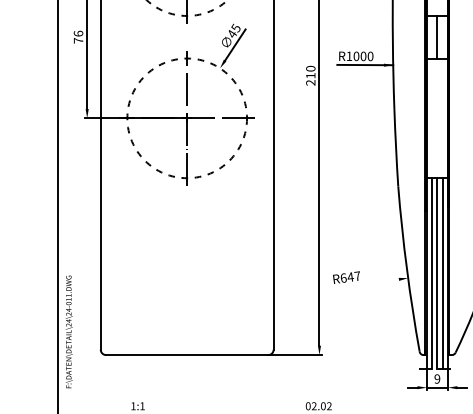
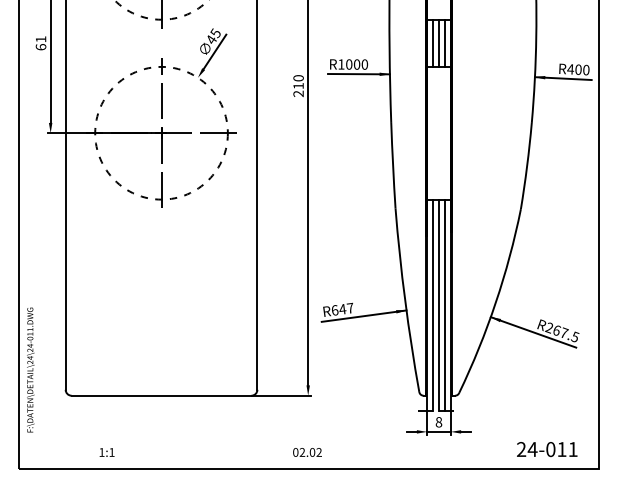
line: (432, 36) -> (433, 42), added
line: (442, 36) -> (444, 42), added
text: (78, 37) -> (40, 43), 76 -> 61
line: (369, 282) -> (363, 315), added
text: (436, 379) -> (438, 422), 9 -> 8

